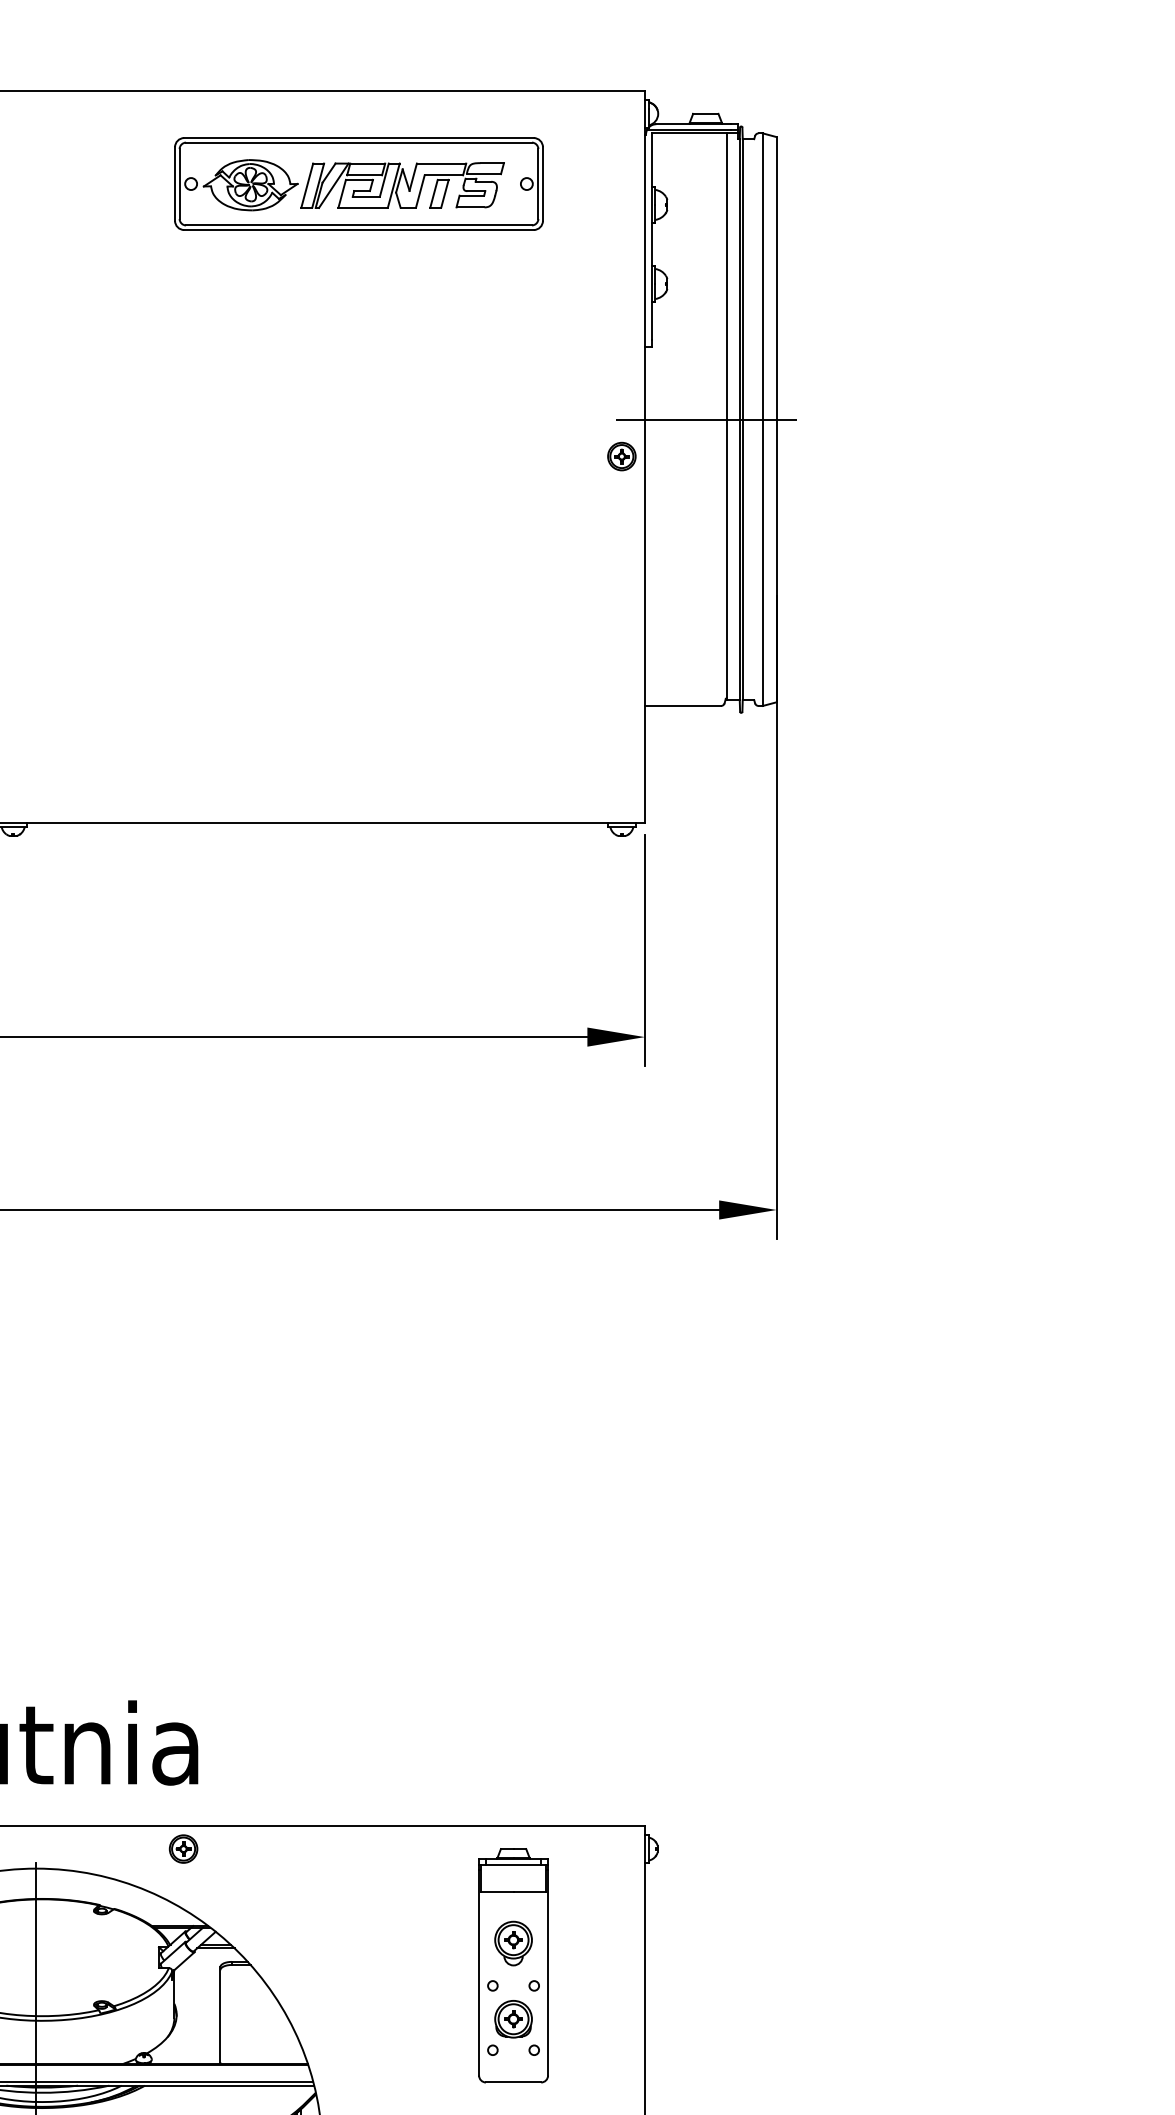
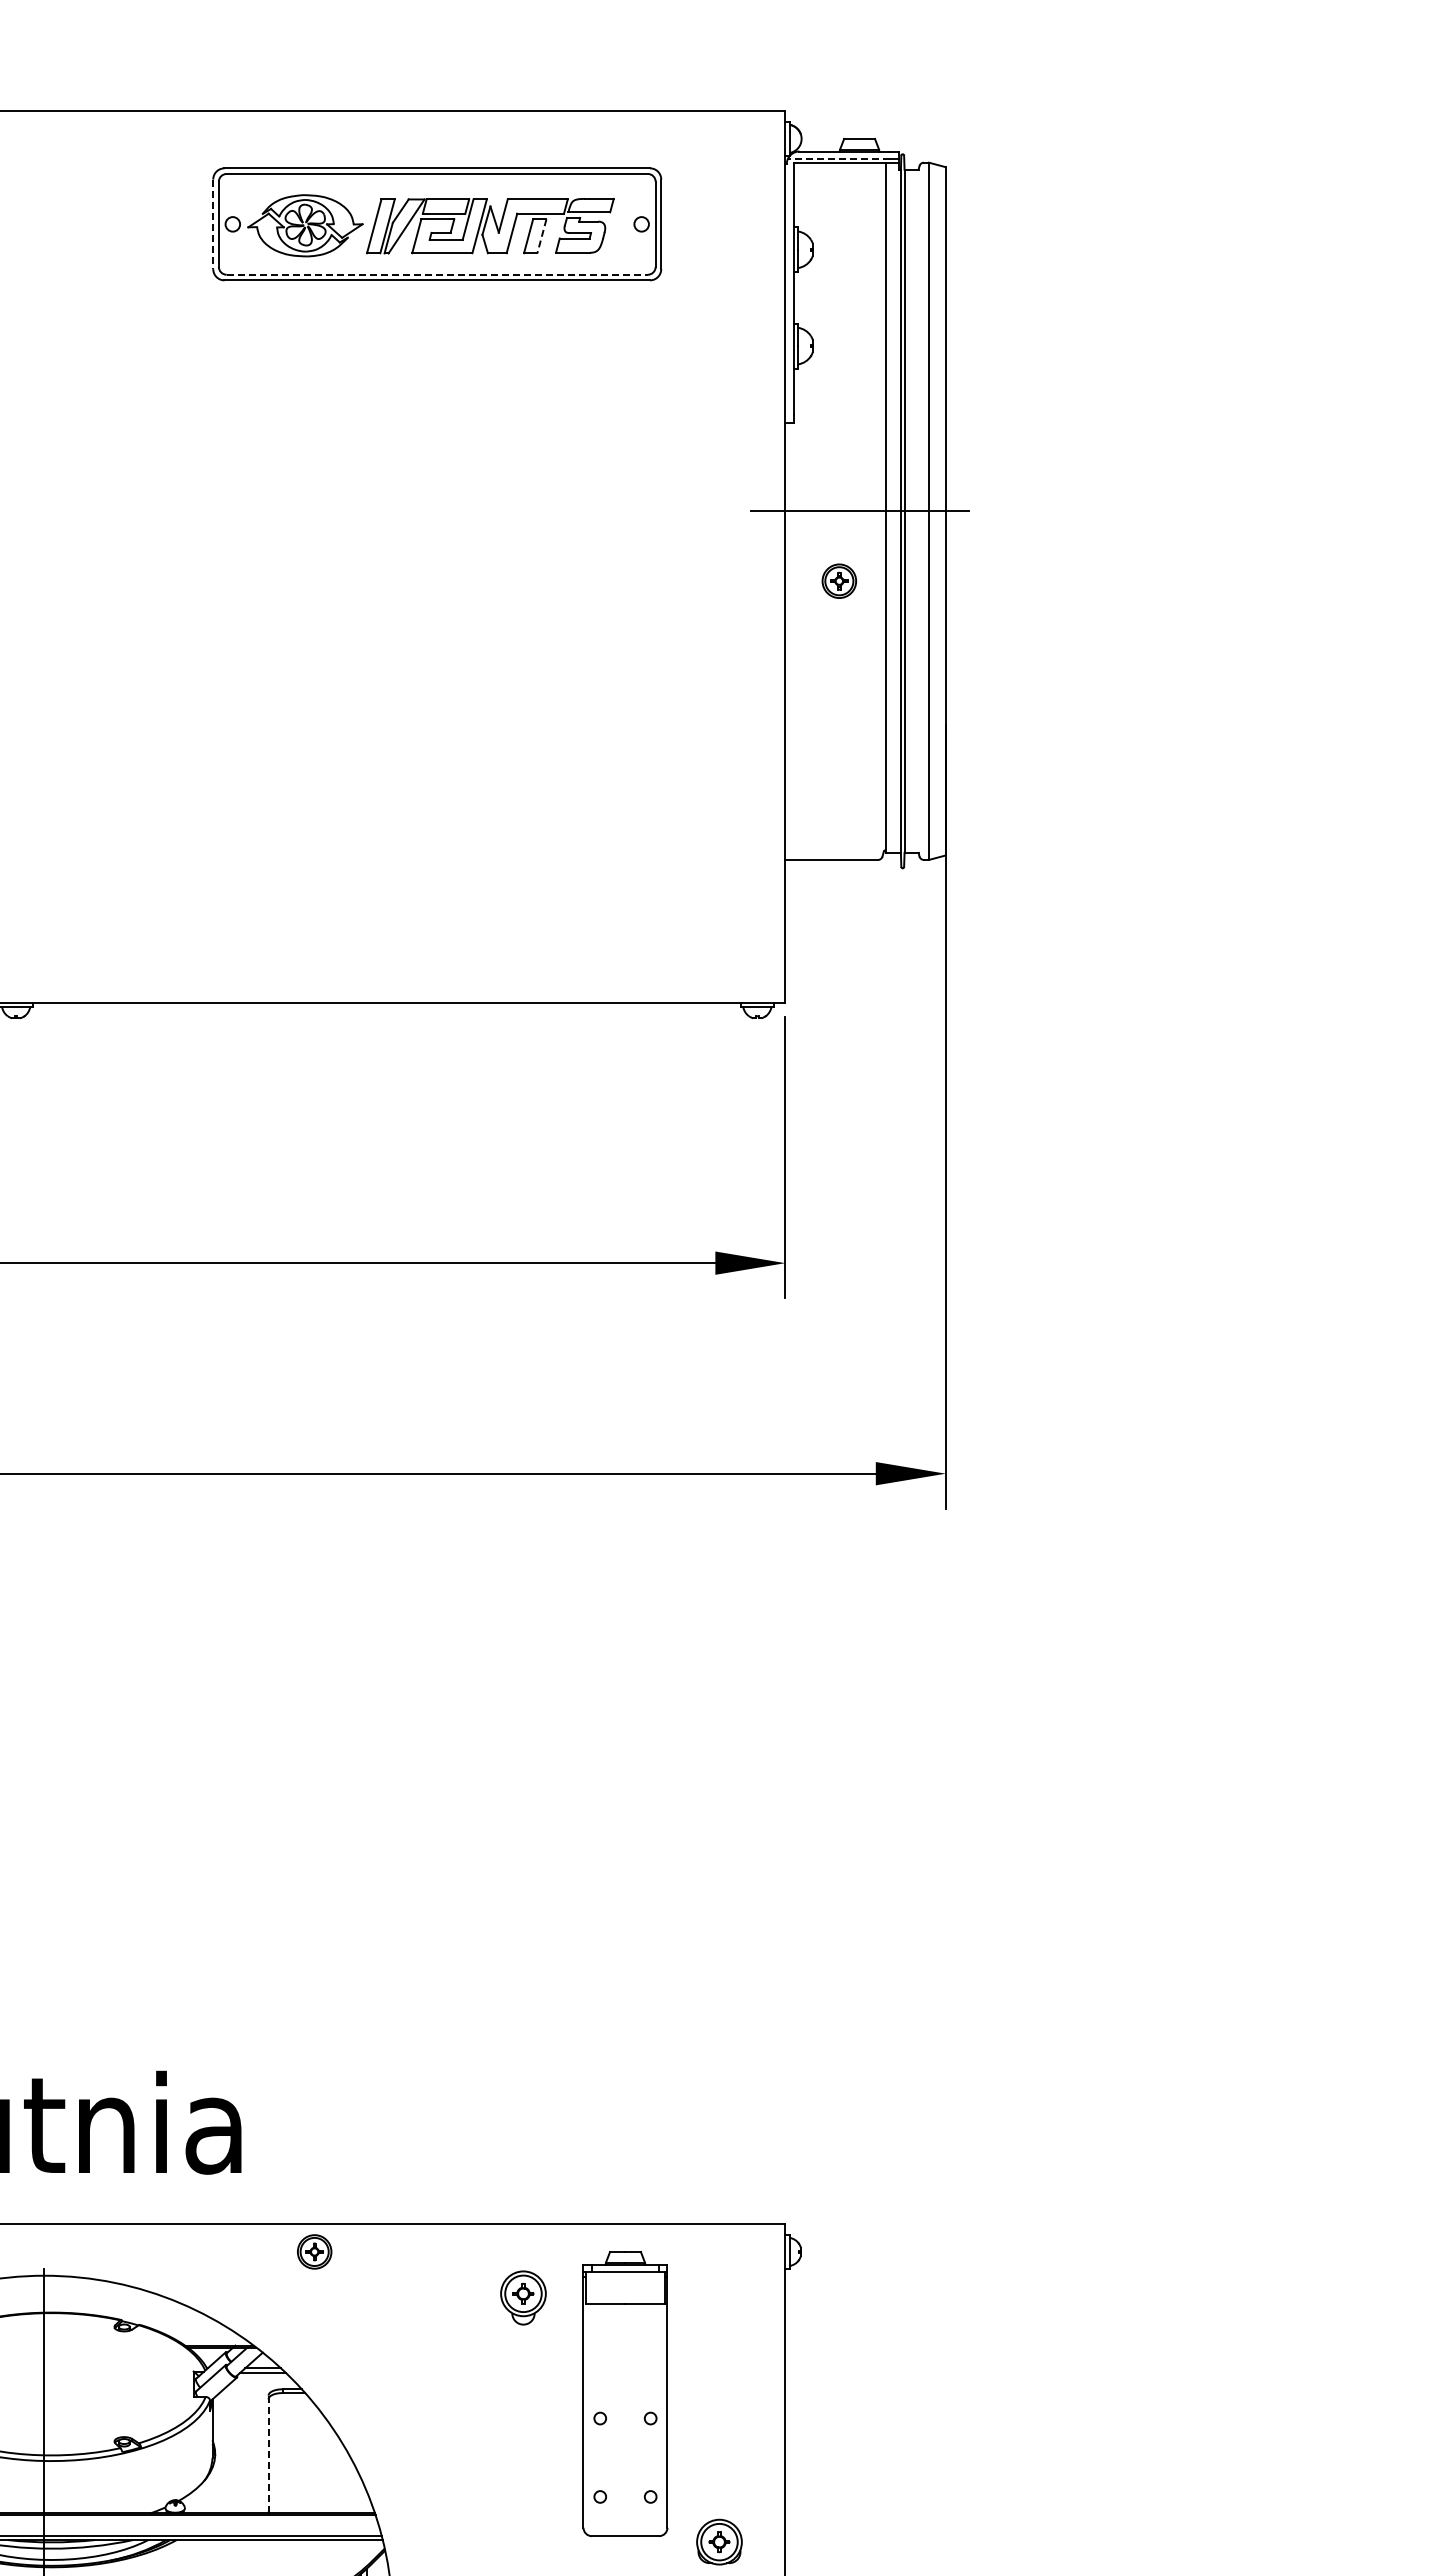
line: (688, 129) -> (838, 158), solid -> dashed
line: (175, 184) -> (213, 224), solid -> dashed
line: (444, 194) -> (541, 236), solid -> dashed
line: (359, 225) -> (437, 274), solid -> dashed
part: (621, 455) -> (839, 580), moved
part: (183, 1848) -> (314, 2251), moved
part: (513, 1943) -> (523, 2297), moved
line: (220, 2014) -> (268, 2453), solid -> dashed
part: (513, 2018) -> (719, 2541), moved

